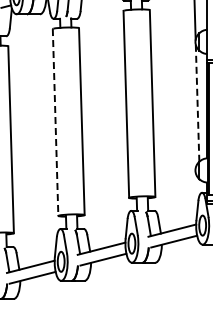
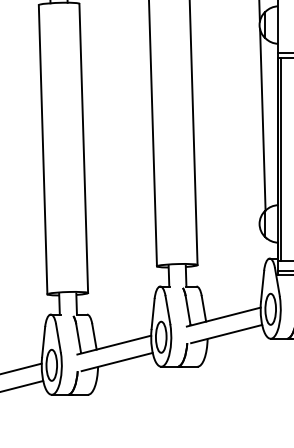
line: (197, 103) -> (262, 120), dashed -> solid
line: (55, 122) -> (42, 149), dashed -> solid

